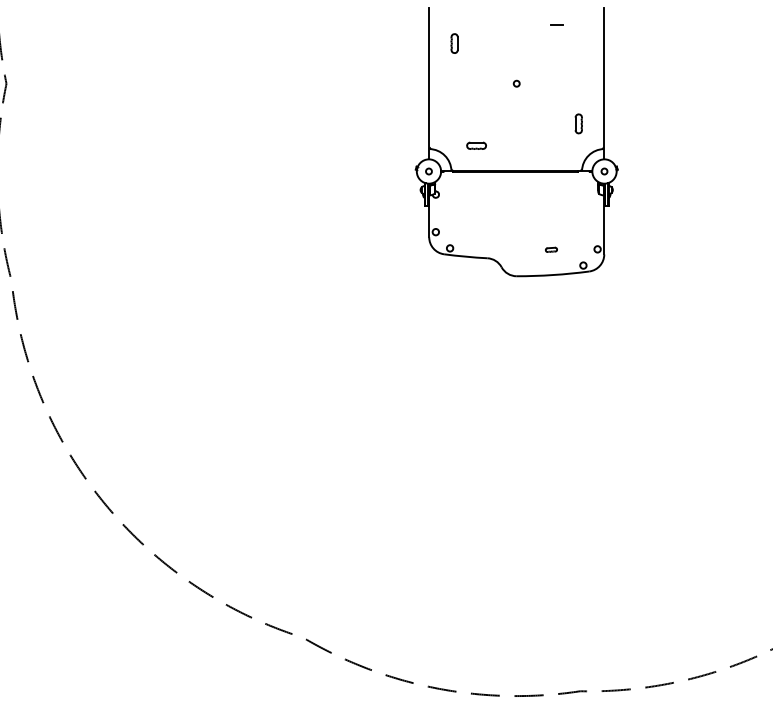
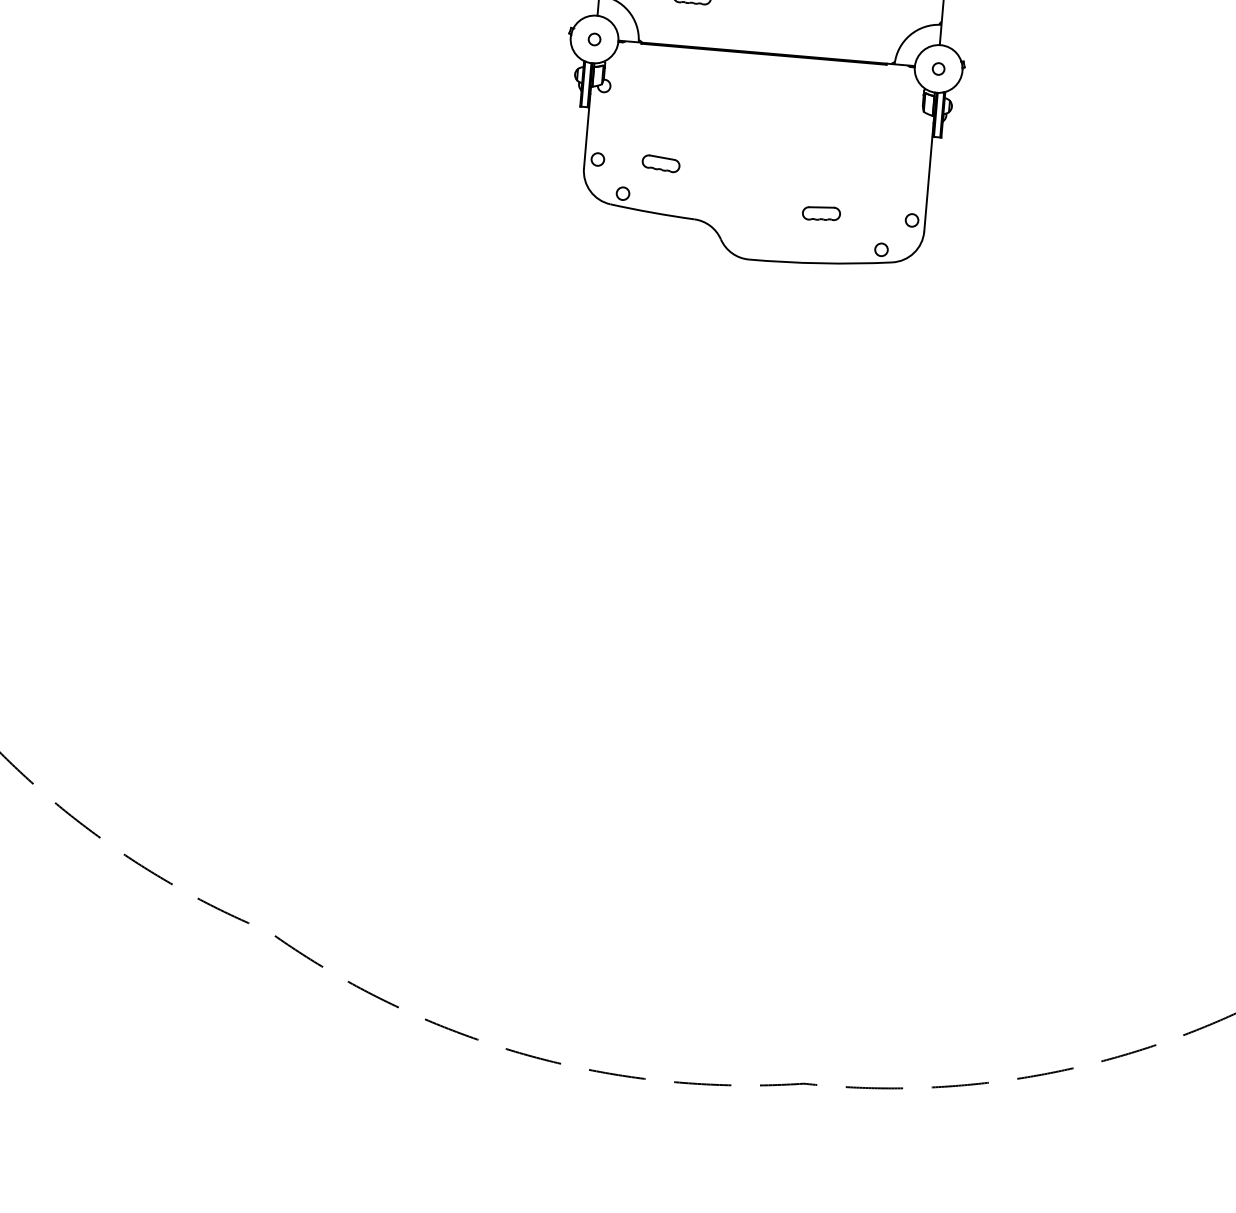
part: (467, 231) -> (660, 163), added
part: (551, 249) -> (821, 212), size x1.67

